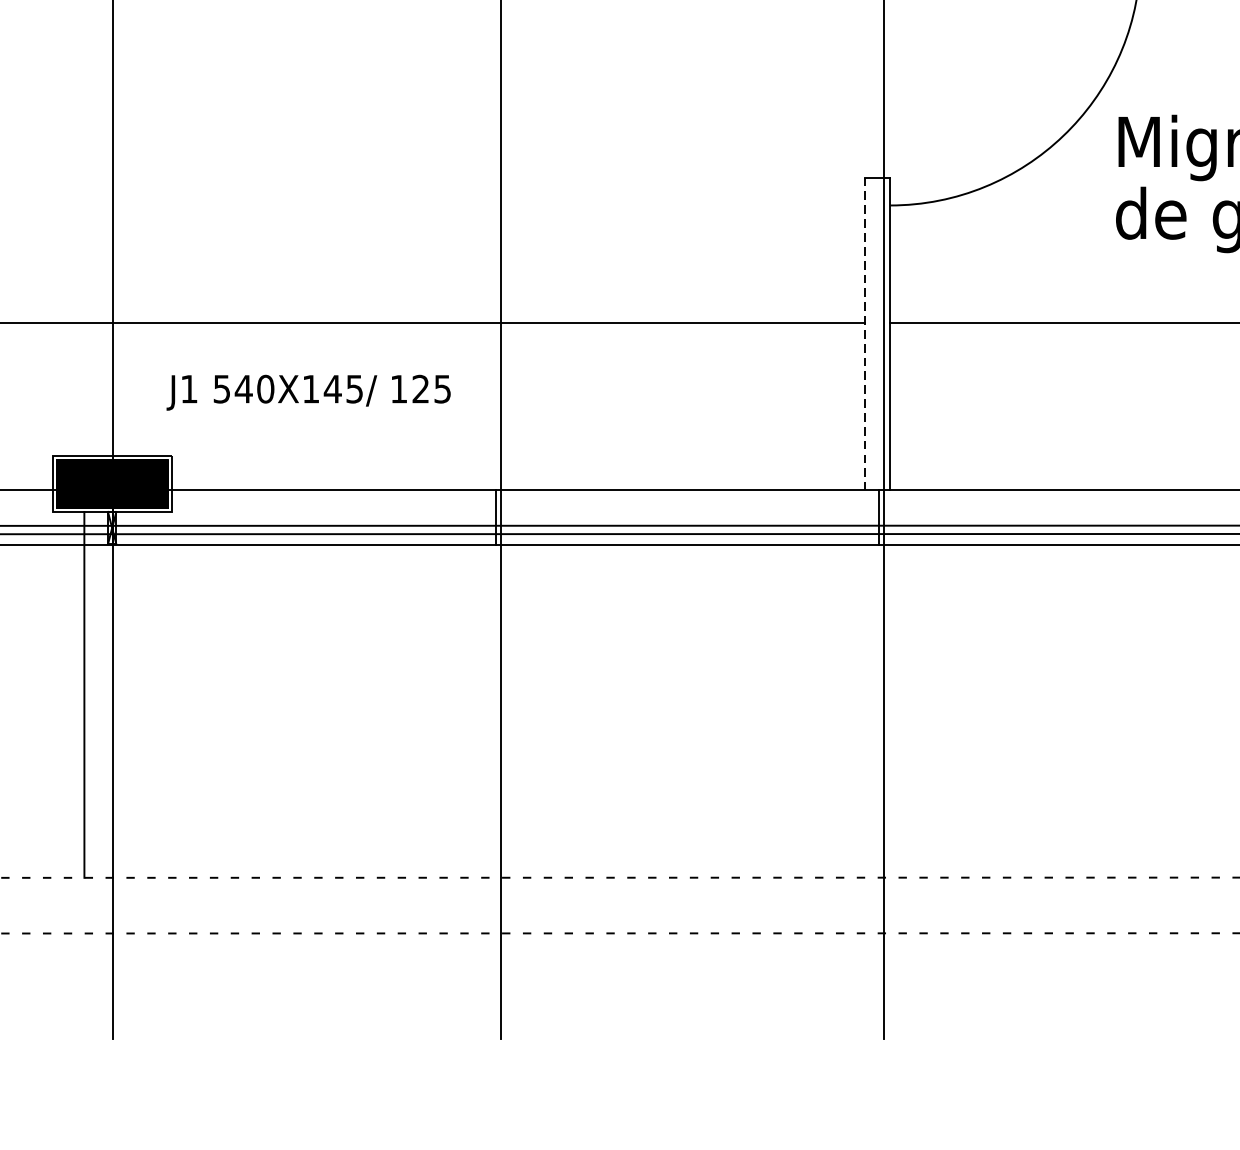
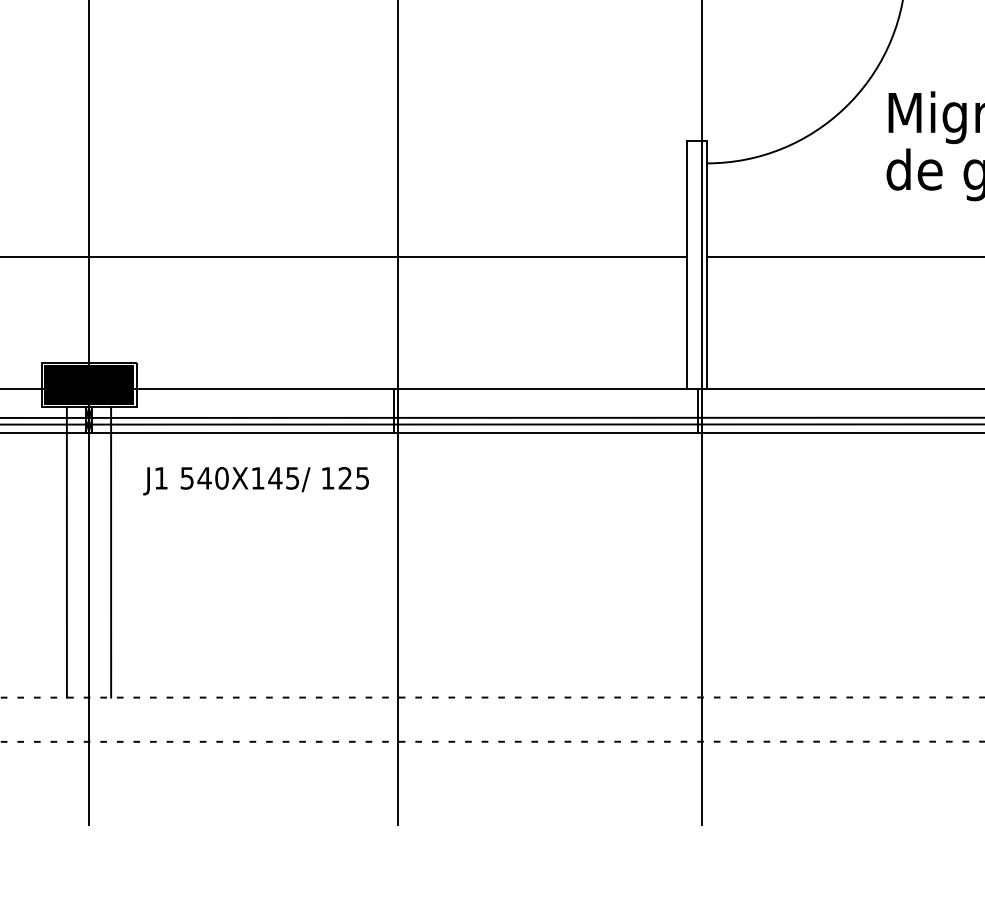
line: (865, 333) -> (687, 265), dashed -> solid
text: (307, 393) -> (255, 481), moved
line: (140, 693) -> (111, 551), added

